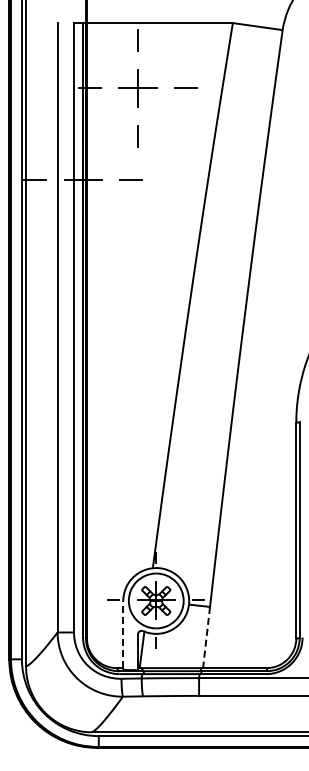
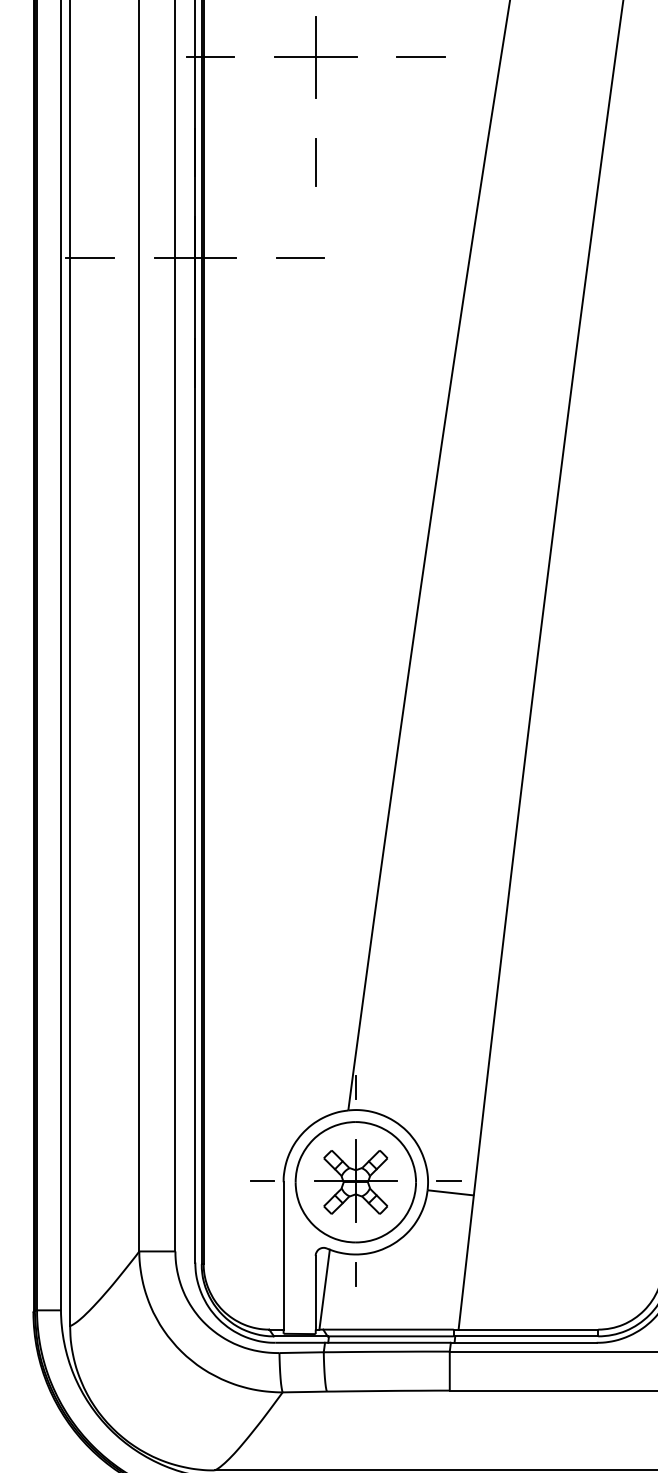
line: (123, 634) -> (283, 1255), dashed -> solid
line: (206, 637) -> (466, 1262), dashed -> solid

